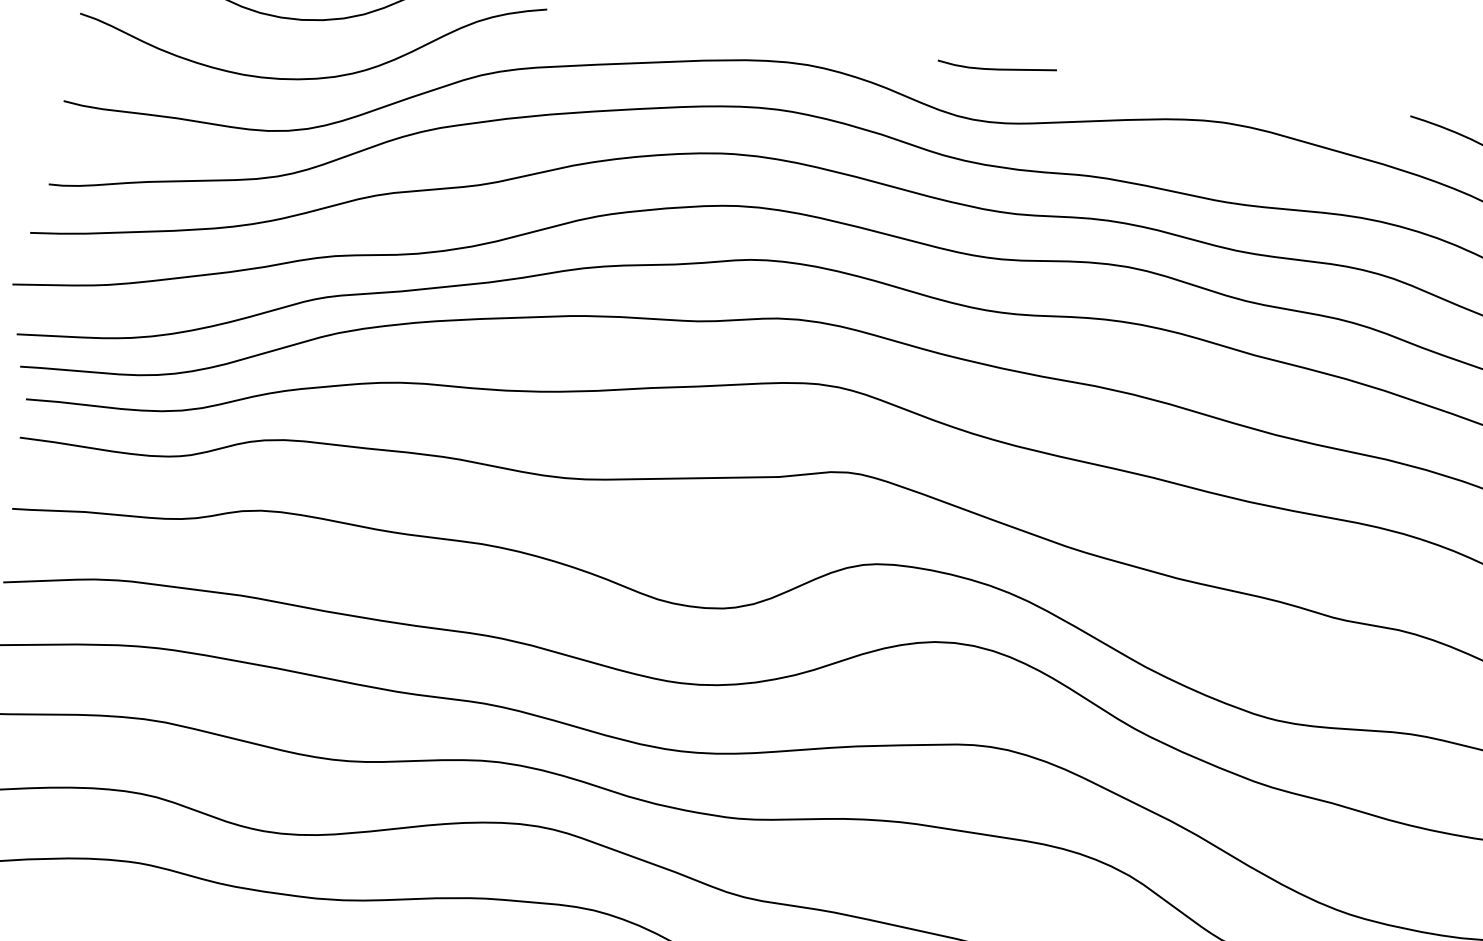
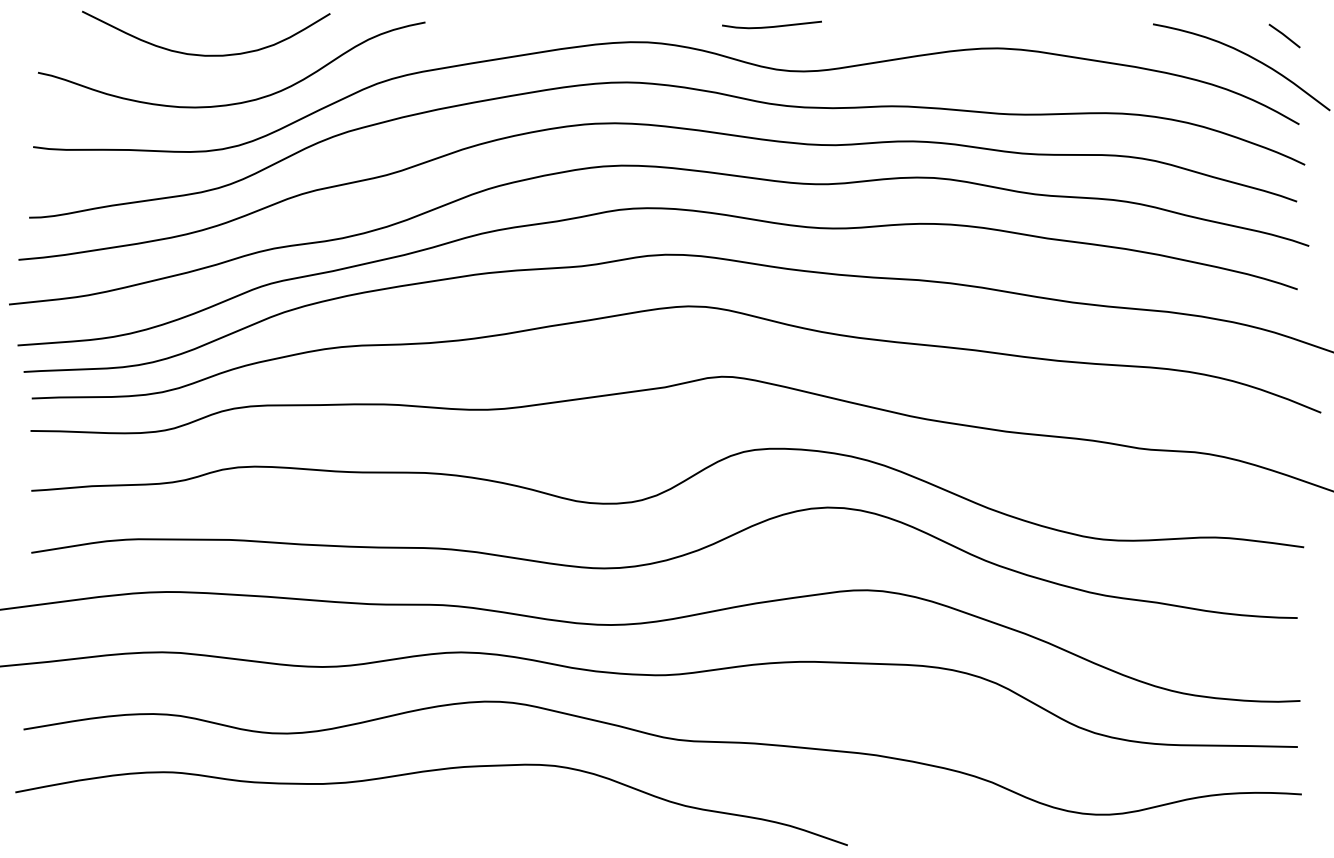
curve: (996, 68) -> (771, 26), moved

